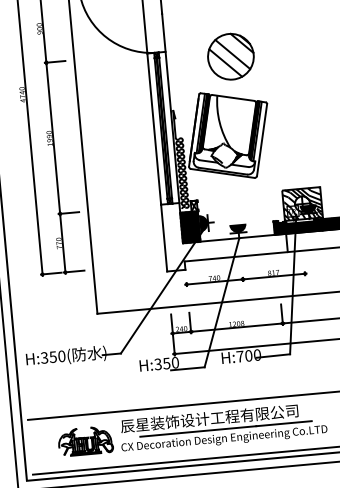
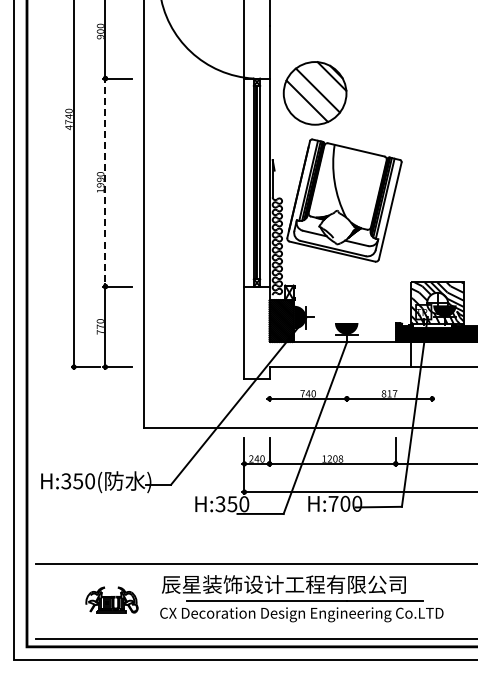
part: (230, 56) -> (314, 93), moved
line: (53, 138) -> (105, 183), solid -> dashed
part: (85, 440) -> (111, 599), size x0.7

